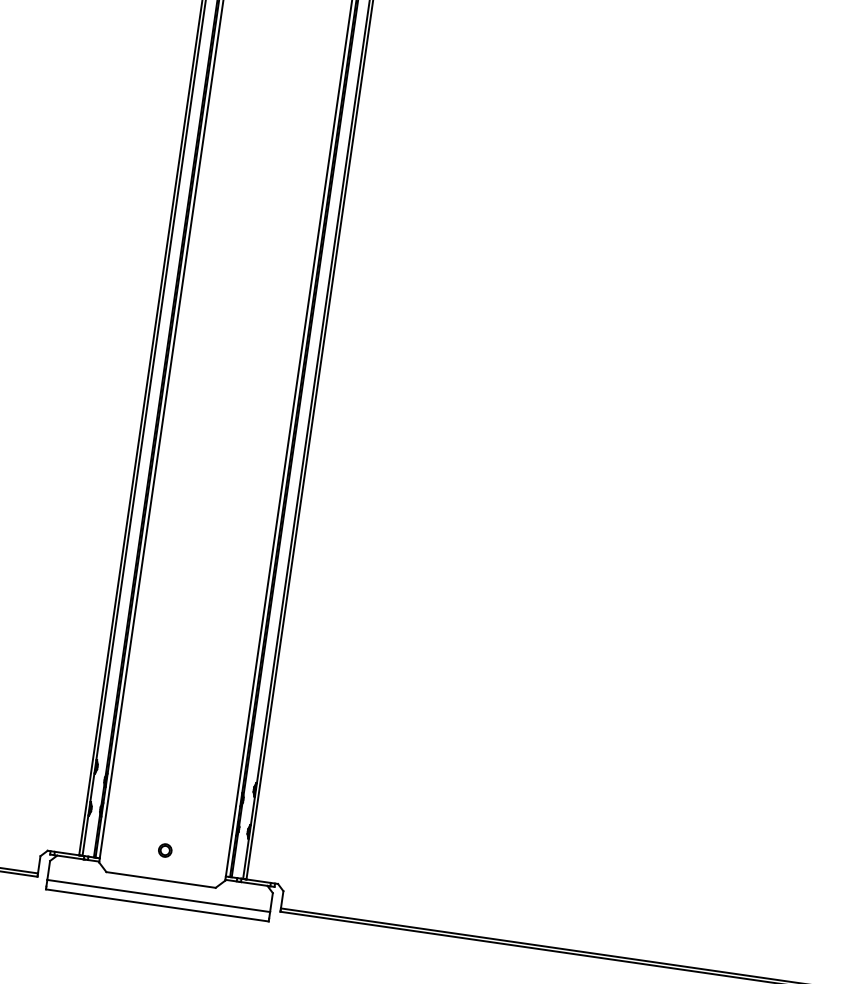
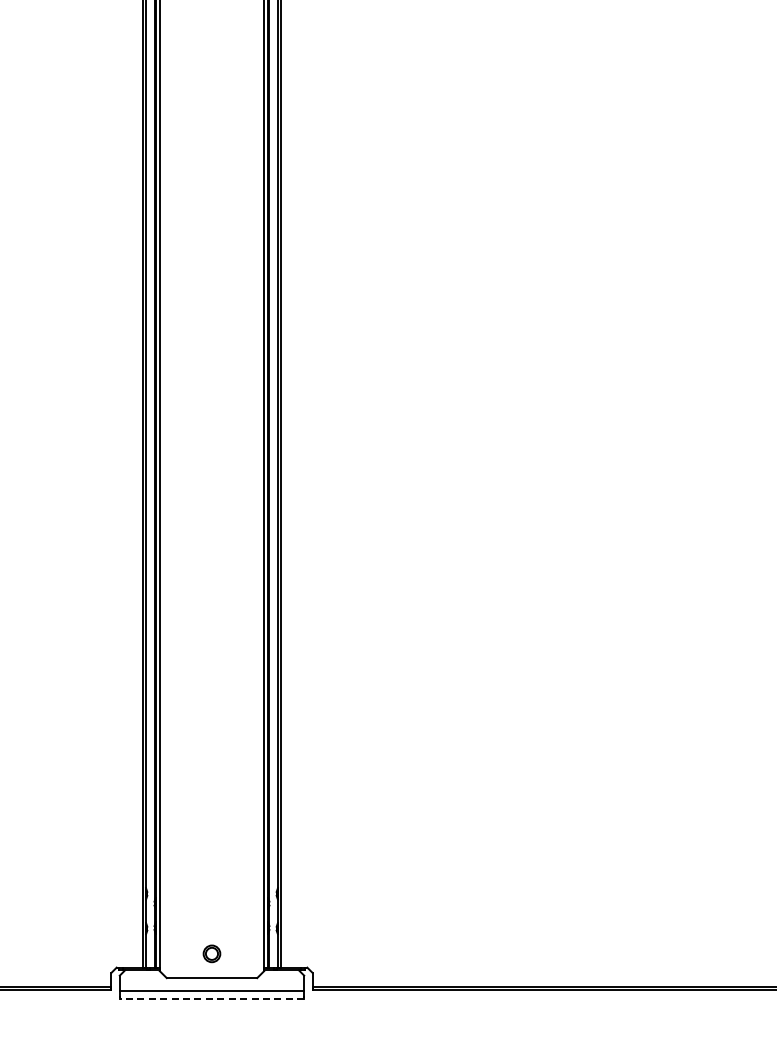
part: (164, 850) -> (211, 953), size x1.6
line: (156, 905) -> (211, 999), solid -> dashed

